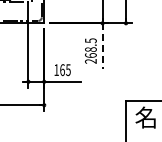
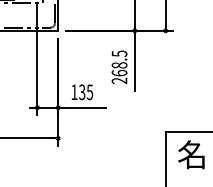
line: (102, 46) -> (134, 61), dashed -> solid
text: (62, 69) -> (82, 91), 165 -> 135

